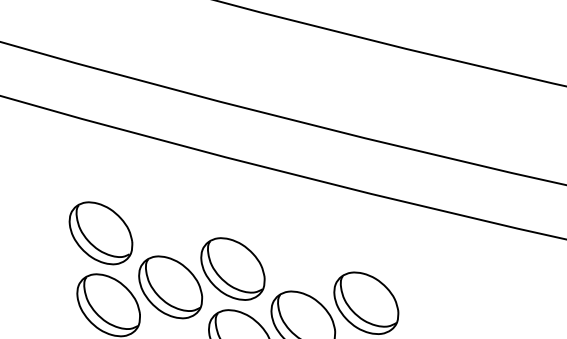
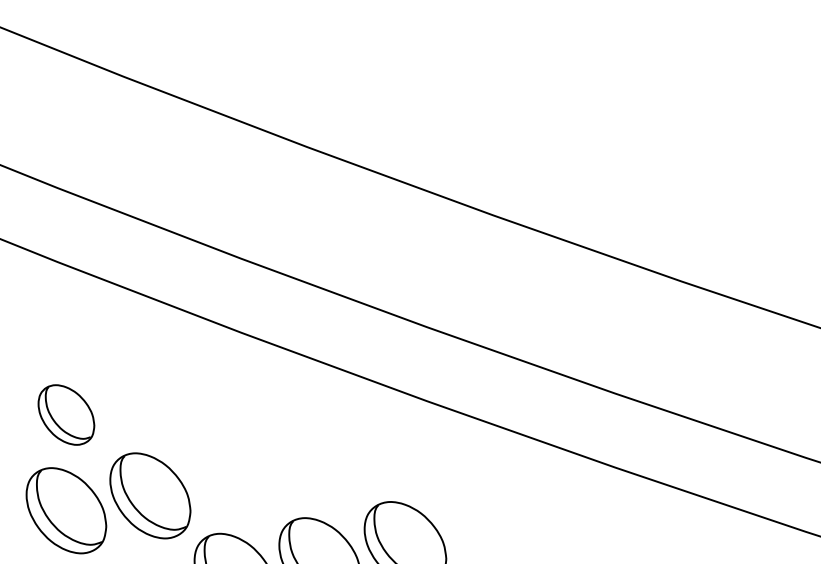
part: (101, 232) -> (66, 414), size x0.7
part: (232, 269) -> (234, 480), removed

